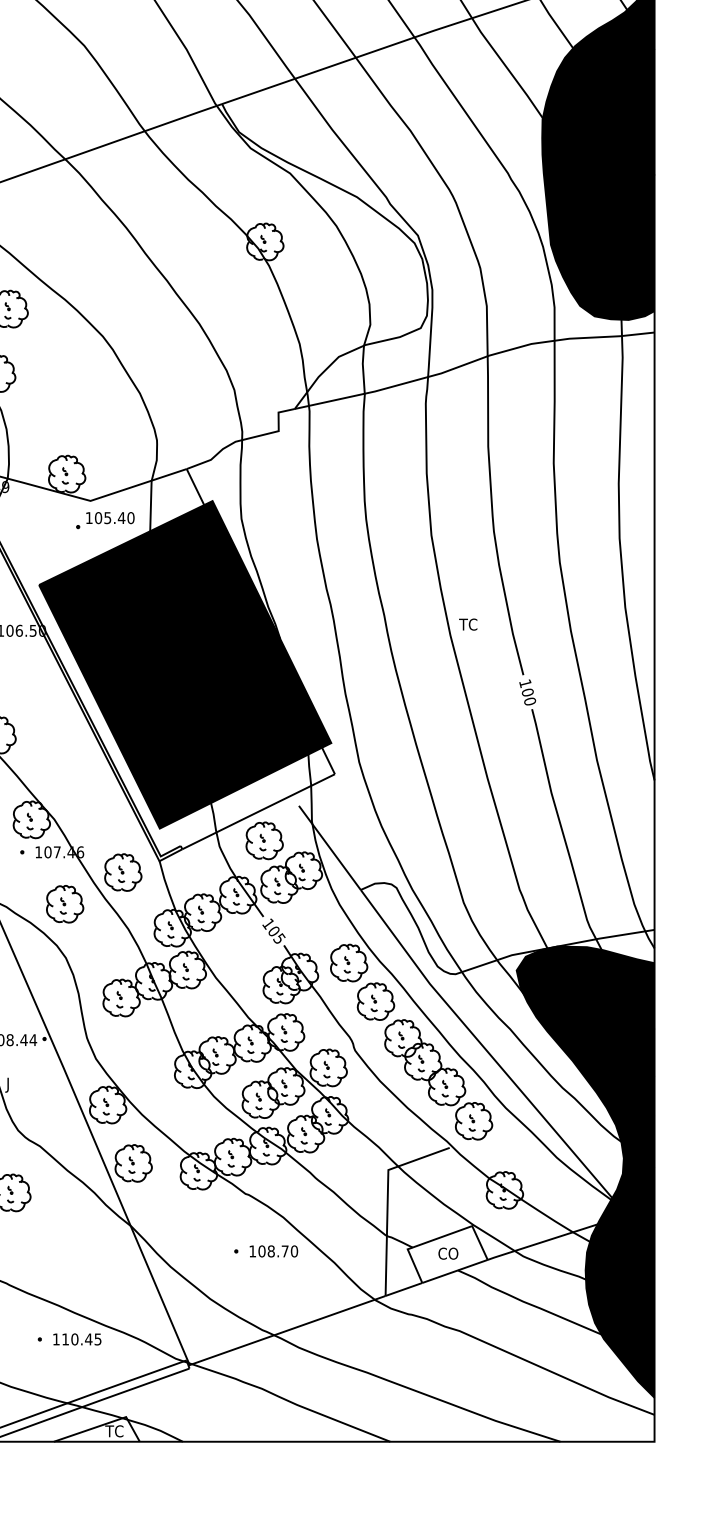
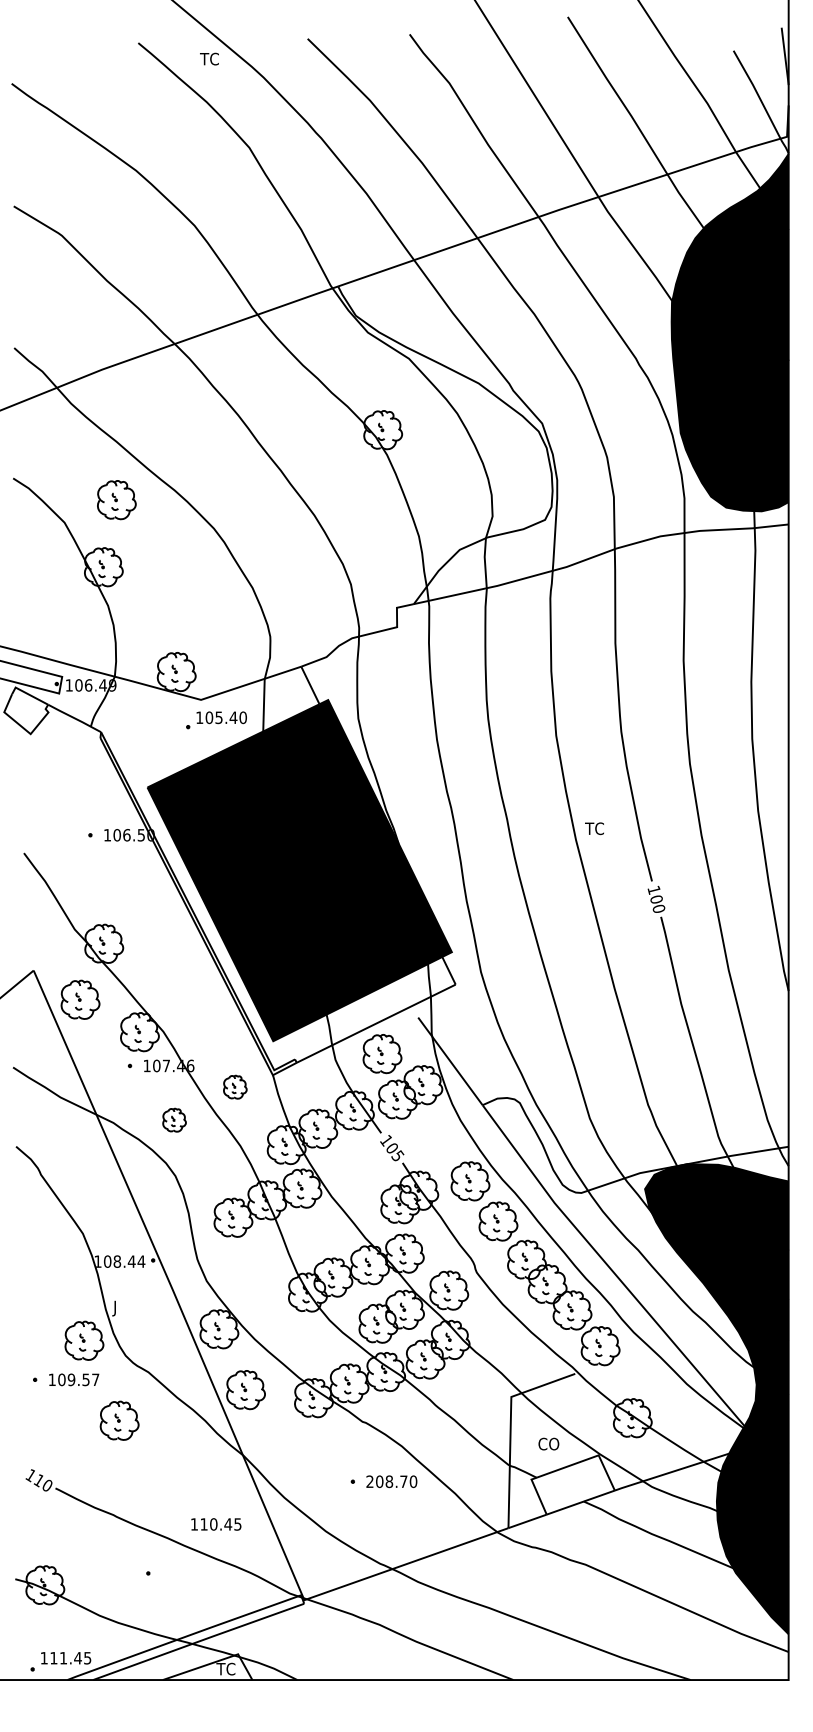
part: (123, 872) -> (235, 1087), size x0.6
part: (65, 904) -> (174, 1120), size x0.6
text: (252, 1251) -> (369, 1481), 108.70 -> 208.70
text: (448, 1253) -> (548, 1443), moved
text: (77, 1339) -> (216, 1524), moved

